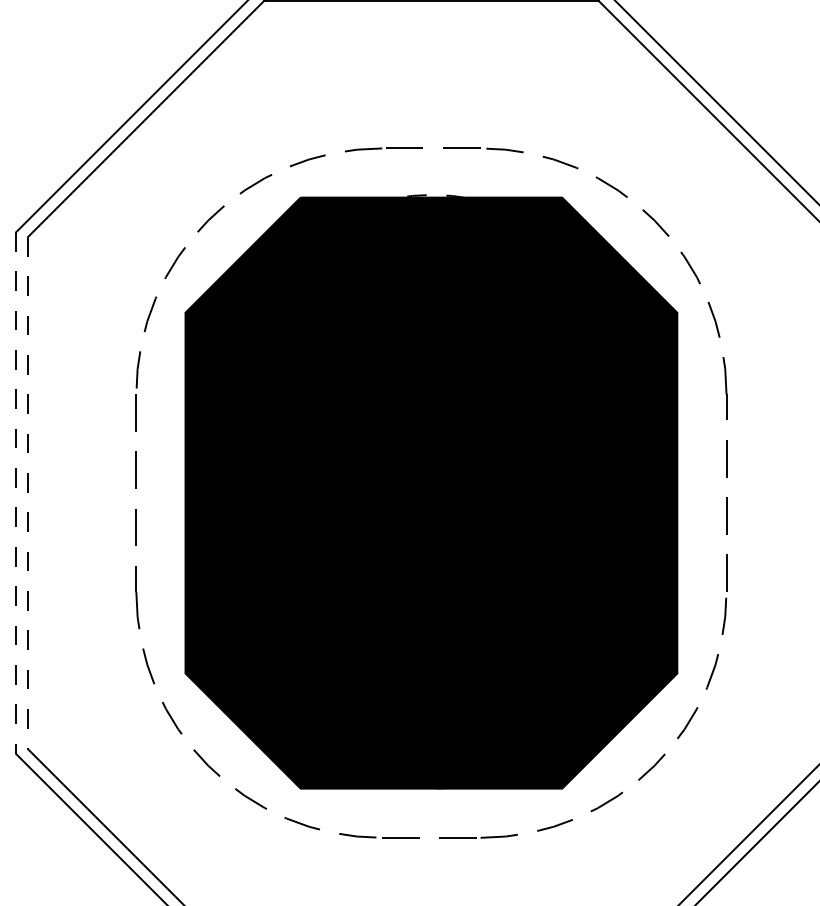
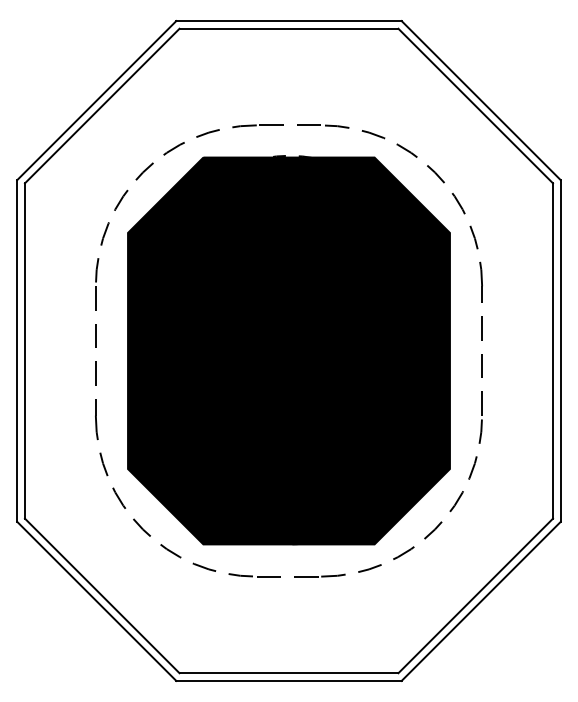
line: (28, 492) -> (25, 350), dashed -> solid
line: (16, 493) -> (17, 351), dashed -> solid

